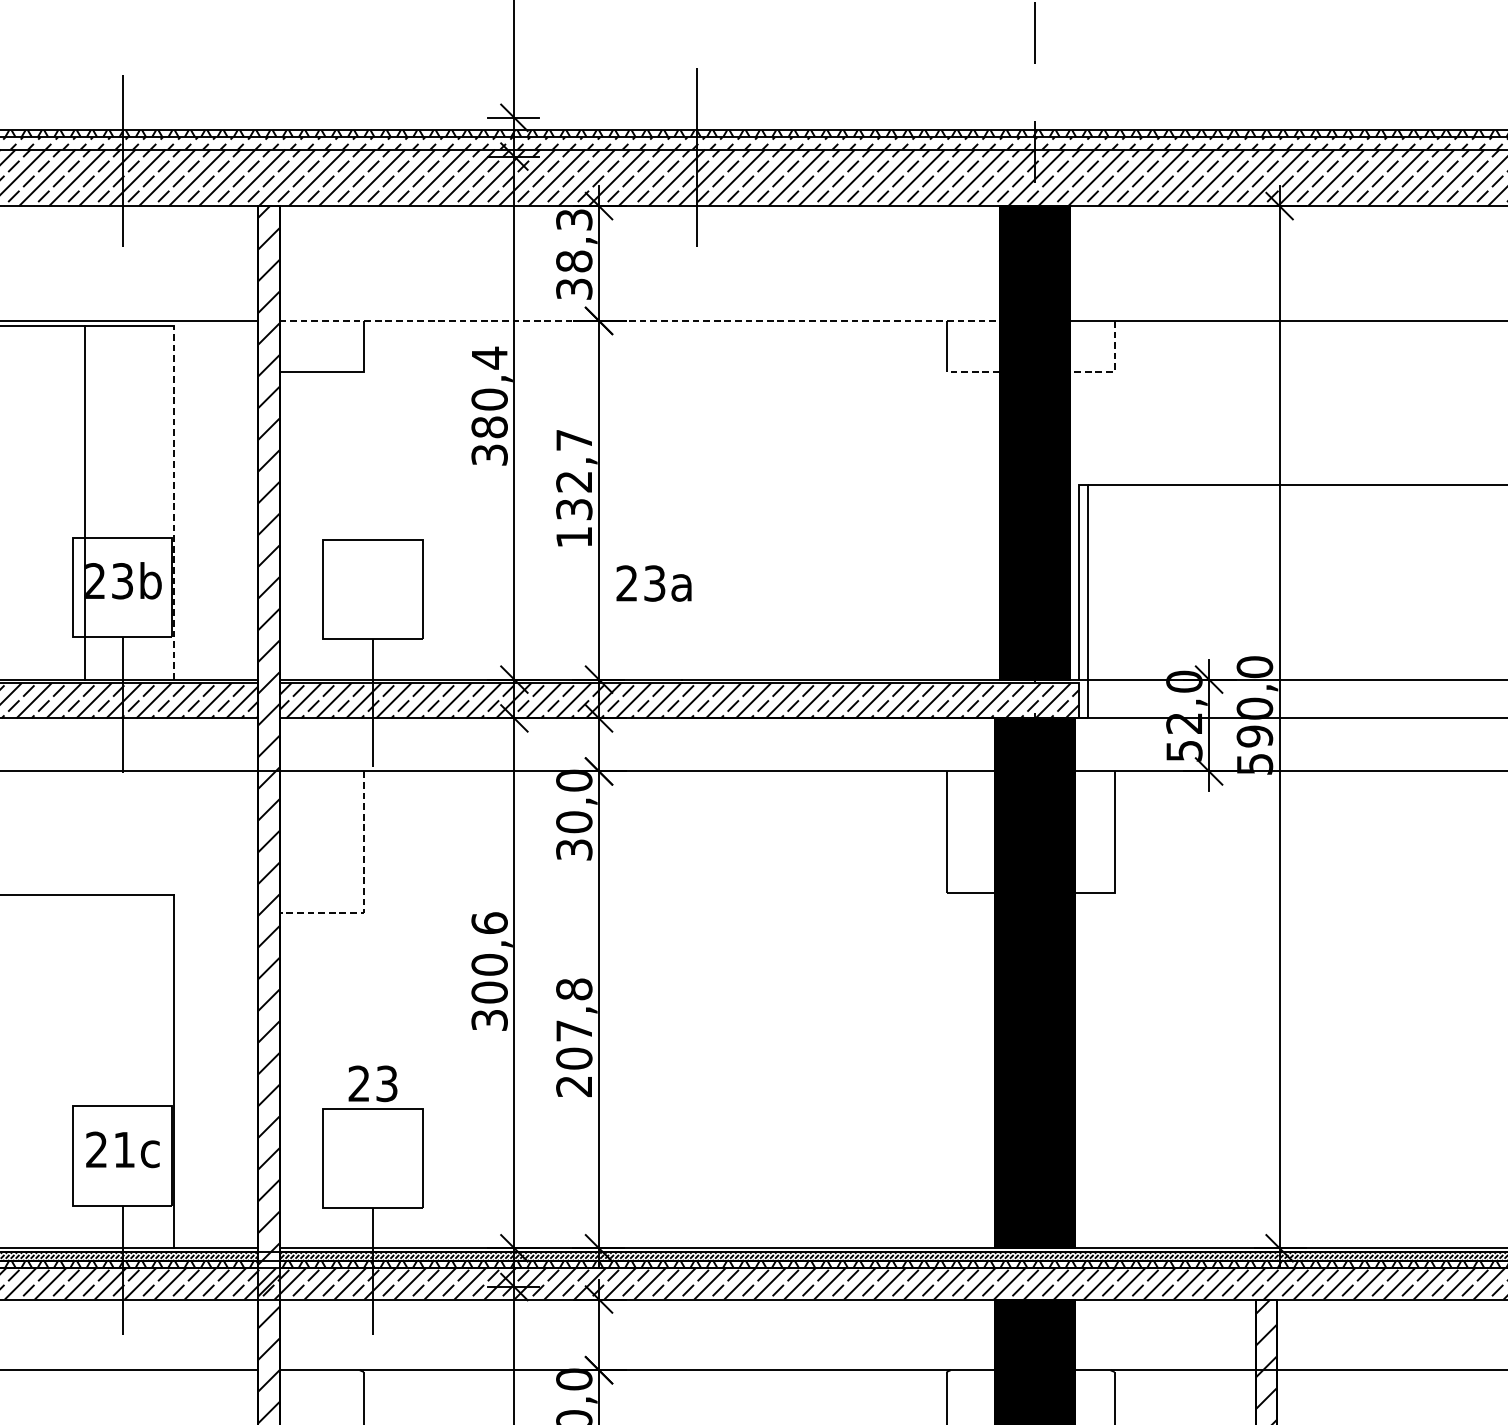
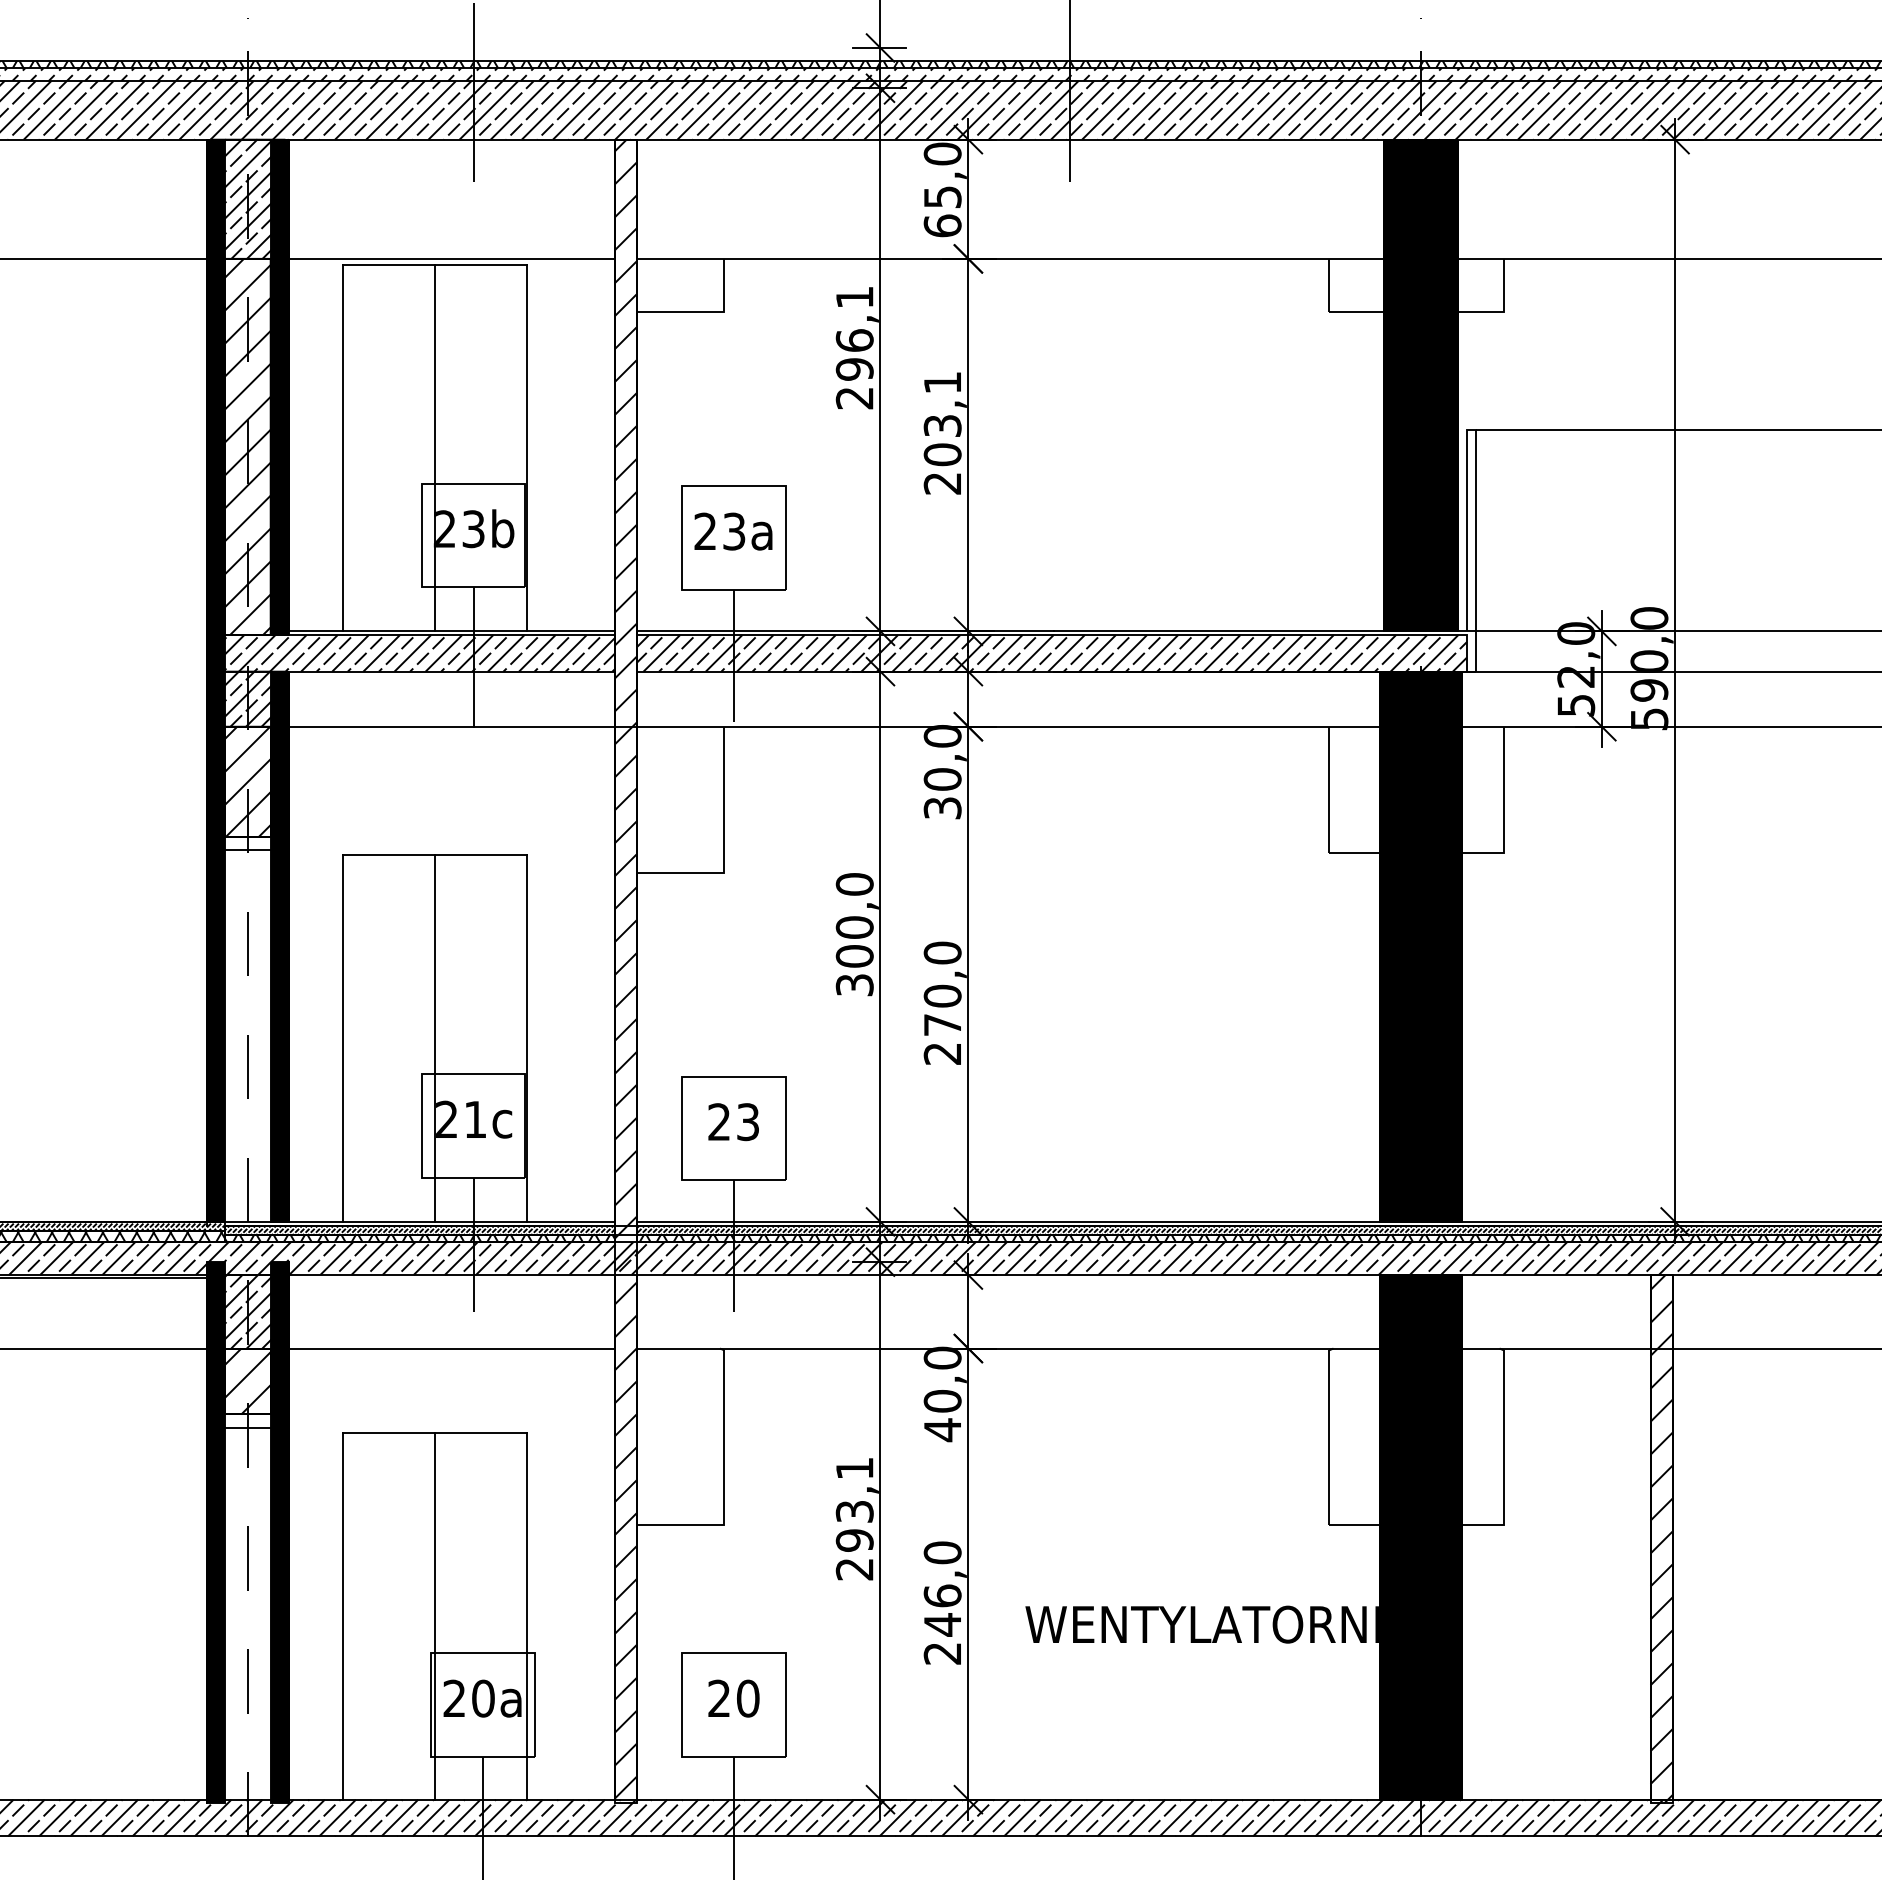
text: (574, 254) -> (942, 189), 38,3 -> 65,0
line: (639, 320) -> (1010, 258), dashed -> solid
line: (1114, 369) -> (1503, 309), dashed -> solid
line: (972, 372) -> (1356, 312), dashed -> solid
text: (489, 406) -> (854, 347), 380,4 -> 296,1
text: (574, 489) -> (942, 433), 132,7 -> 203,1
line: (173, 502) -> (526, 447), dashed -> solid
text: (654, 583) -> (733, 531), moved
line: (364, 884) -> (724, 844), dashed -> solid
text: (489, 922) -> (854, 883), 300,6 -> 300,0
text: (574, 1023) -> (942, 988), 207,8 -> 270,0
line: (84, 1071) -> (434, 1038), added
text: (372, 1084) -> (733, 1122), moved

